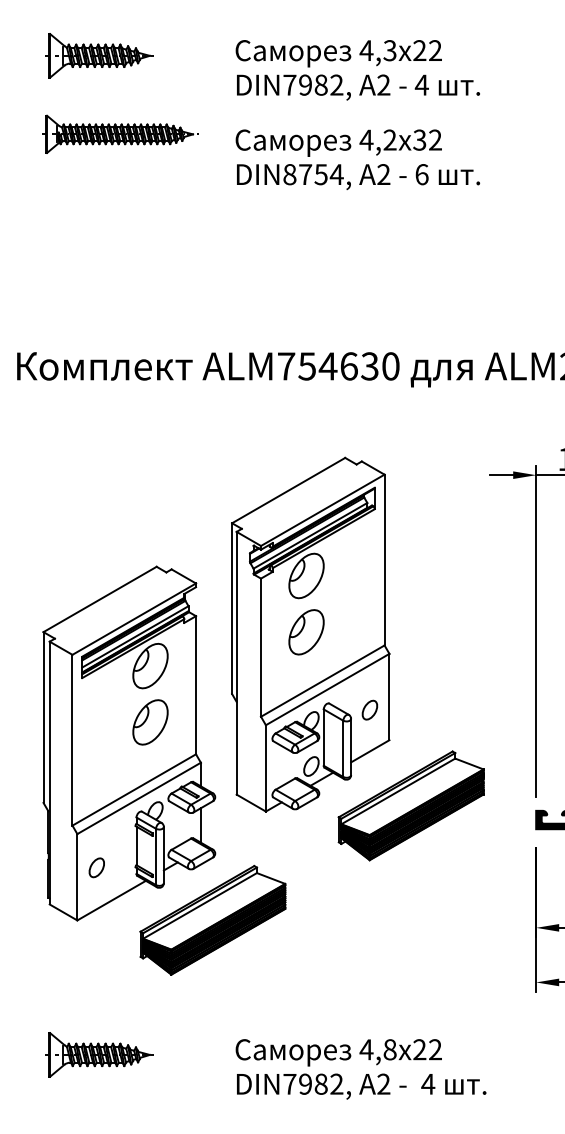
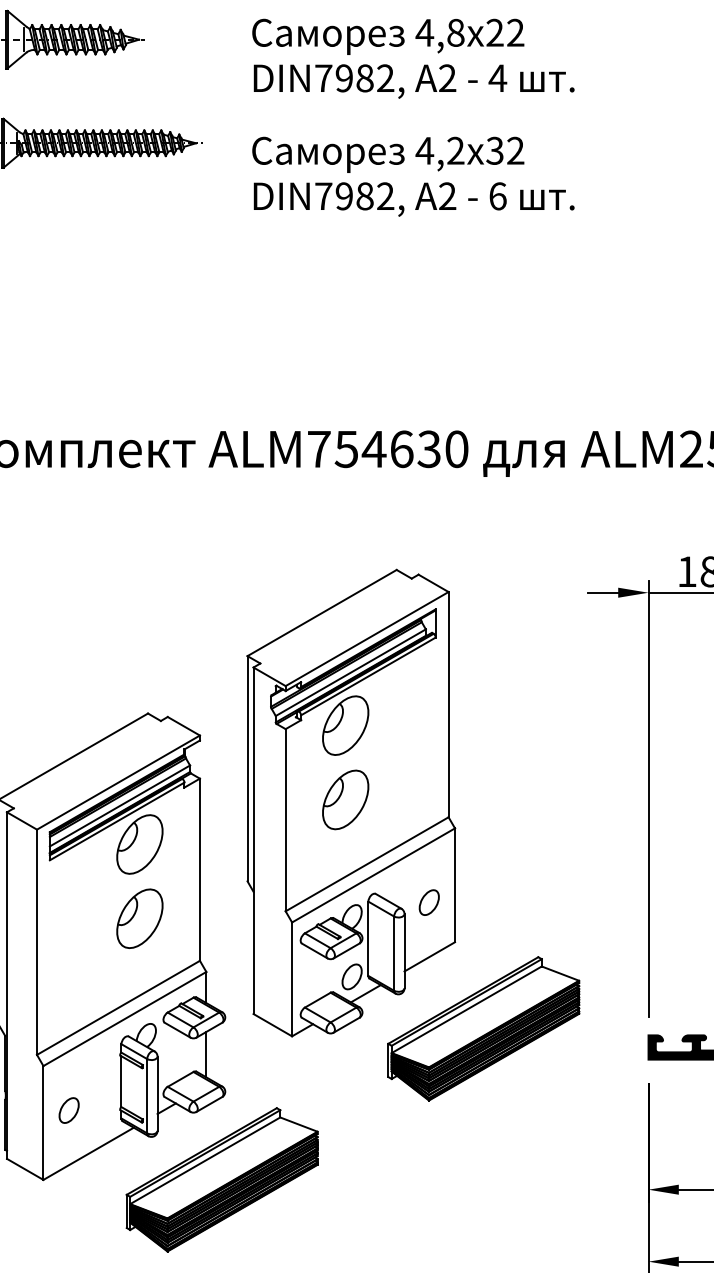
text: (389, 50) -> (455, 32), 4,3 -> 4,8
text: (313, 174) -> (354, 196), DIN8754, -> DIN7982,

